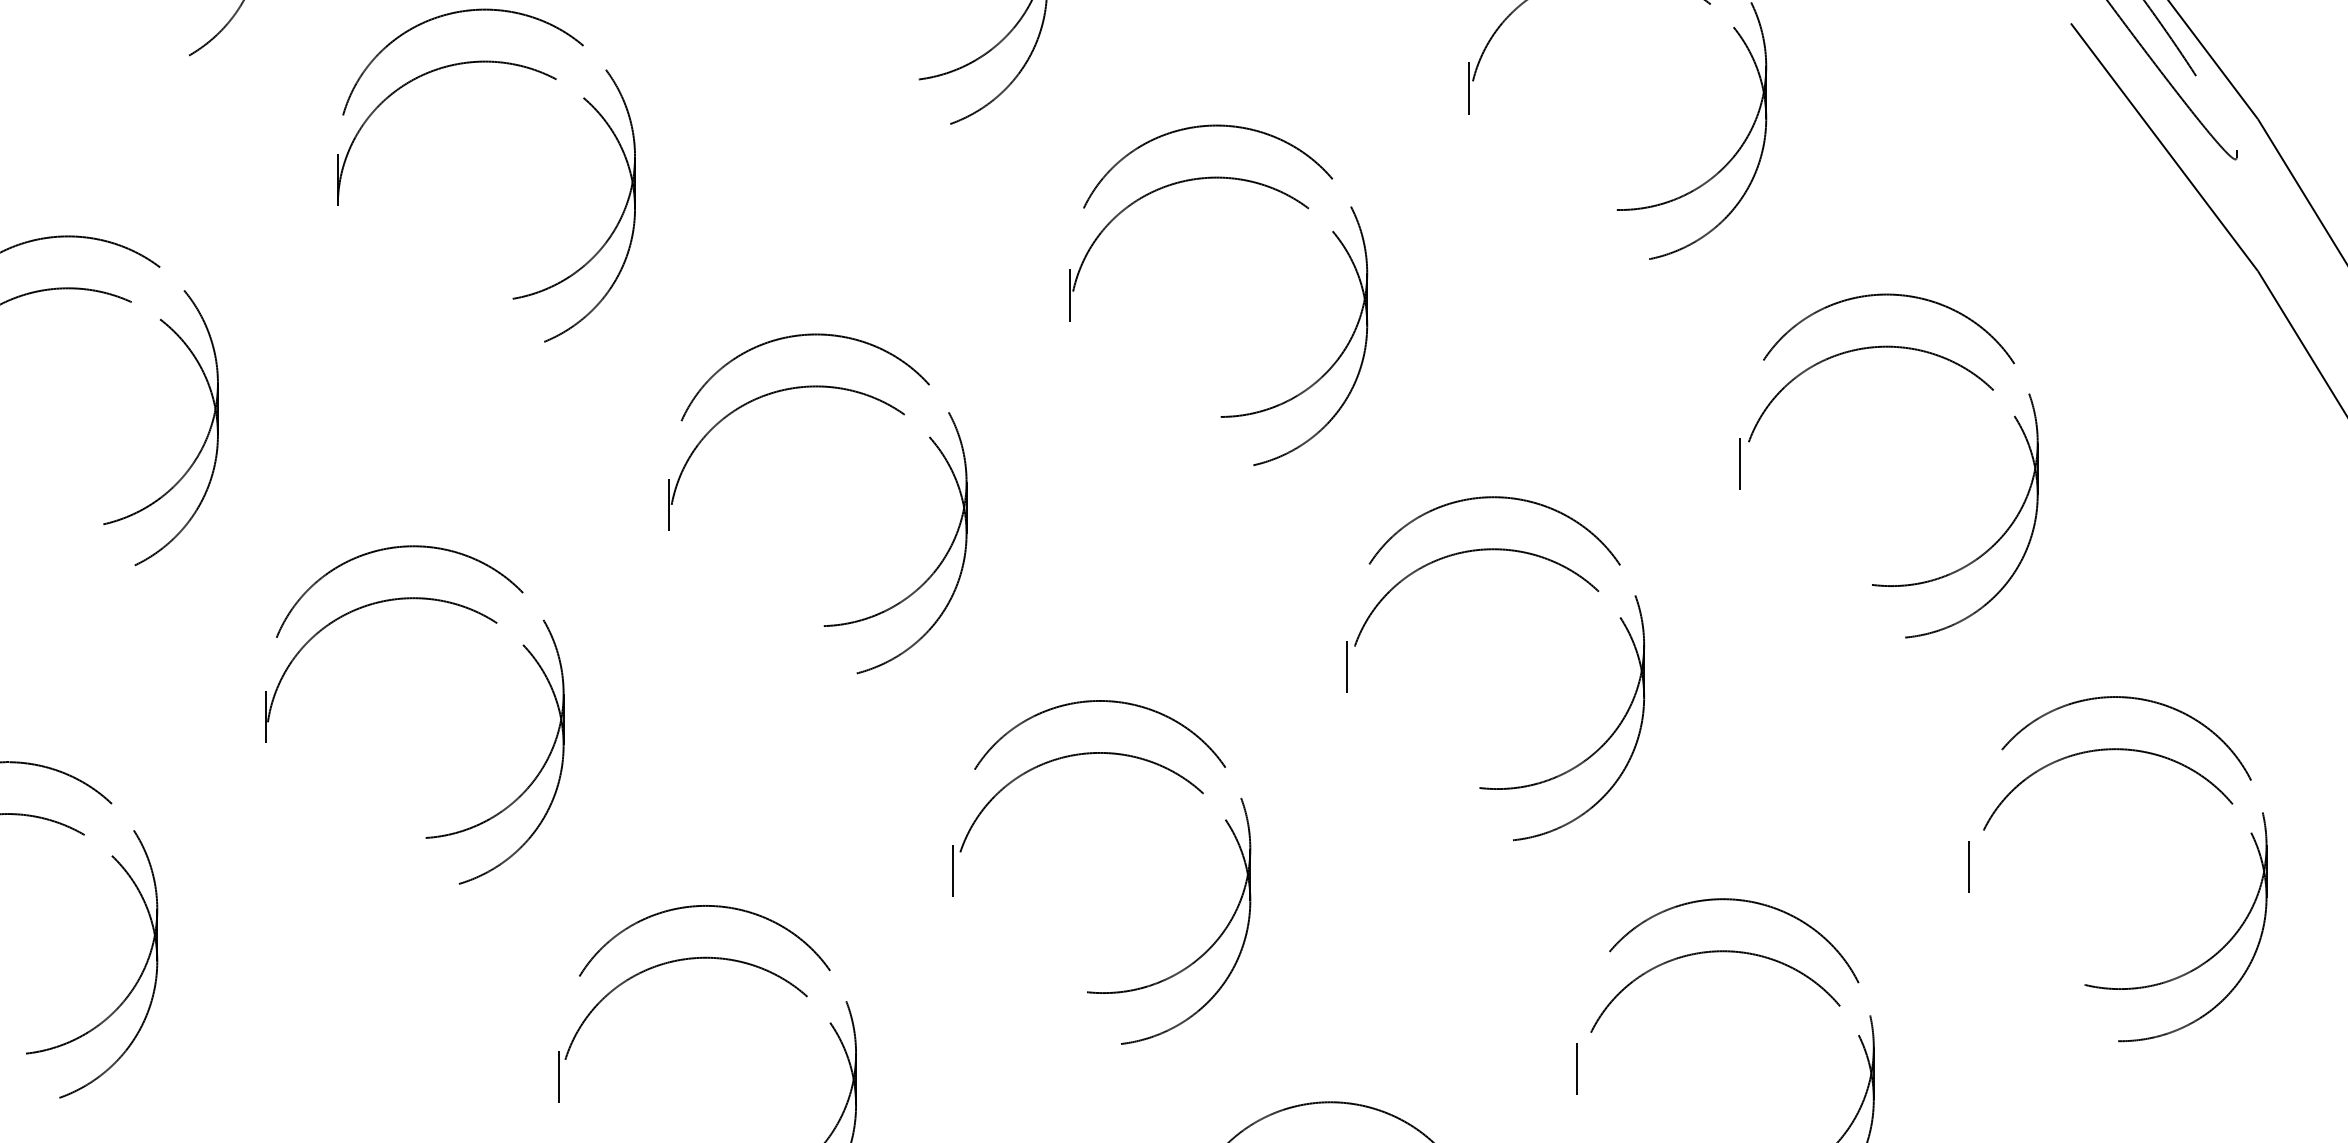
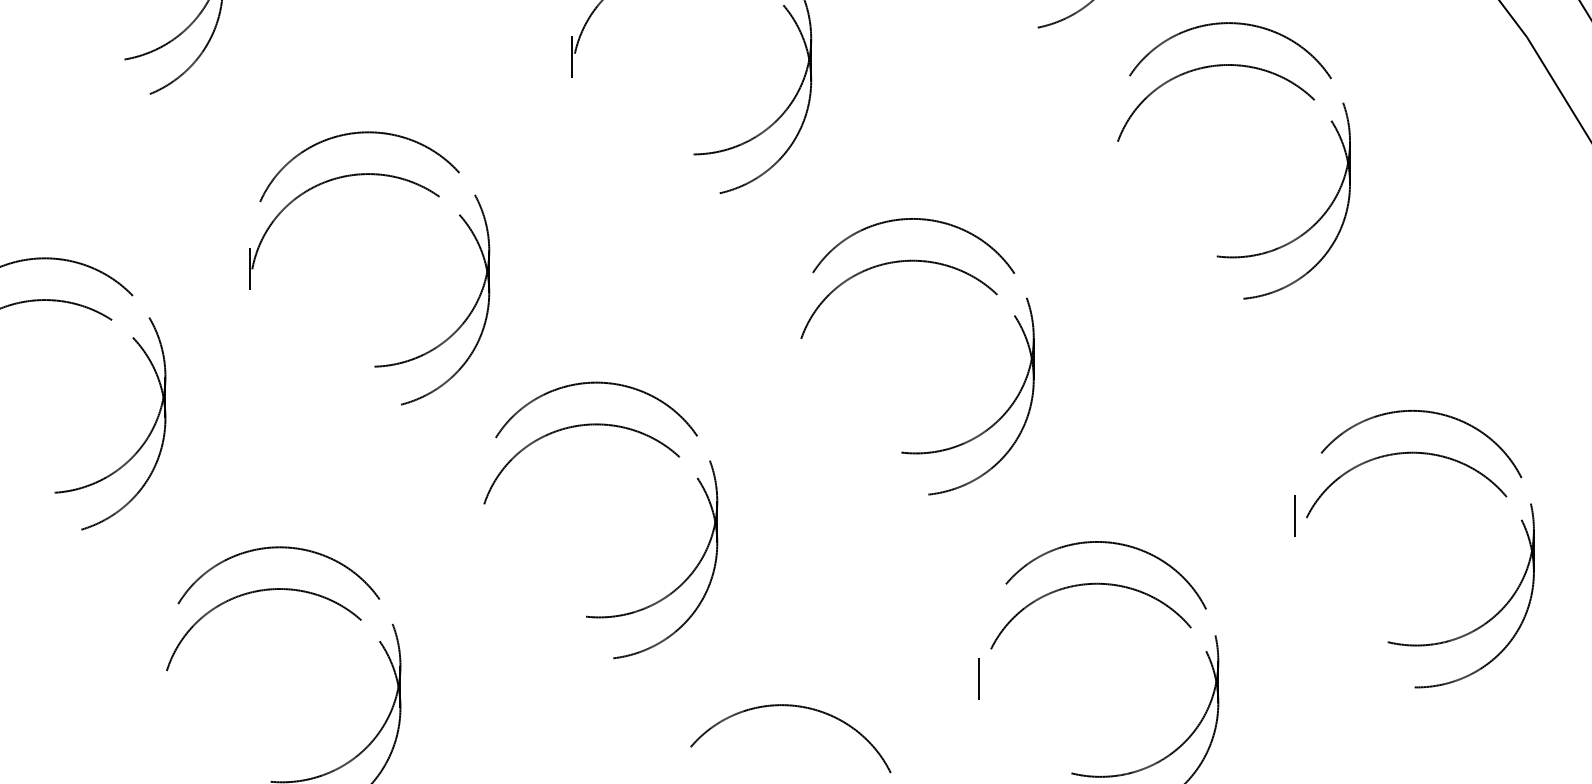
part: (1914, 350) -> (1251, 68), moved
part: (831, 388) -> (380, 175), moved
line: (1740, 464) -> (1111, 192), removed
line: (1346, 667) -> (794, 355), removed
part: (2169, 760) -> (1455, 461), moved
line: (953, 871) -> (478, 519), removed
line: (558, 1076) -> (161, 684), removed

